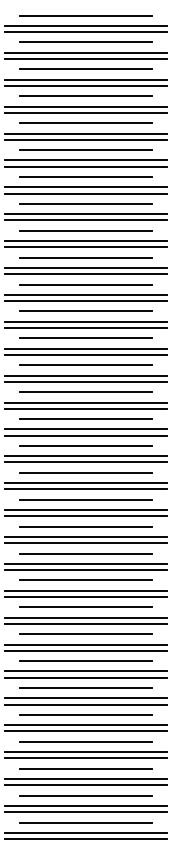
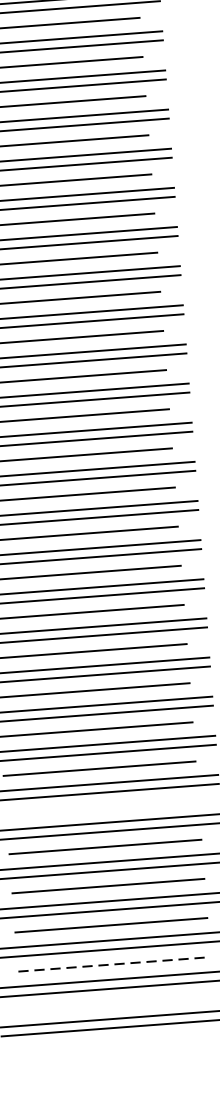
line: (85, 688) -> (101, 808), removed
line: (86, 795) -> (115, 964), solid -> dashed
line: (85, 822) -> (116, 1003), removed

